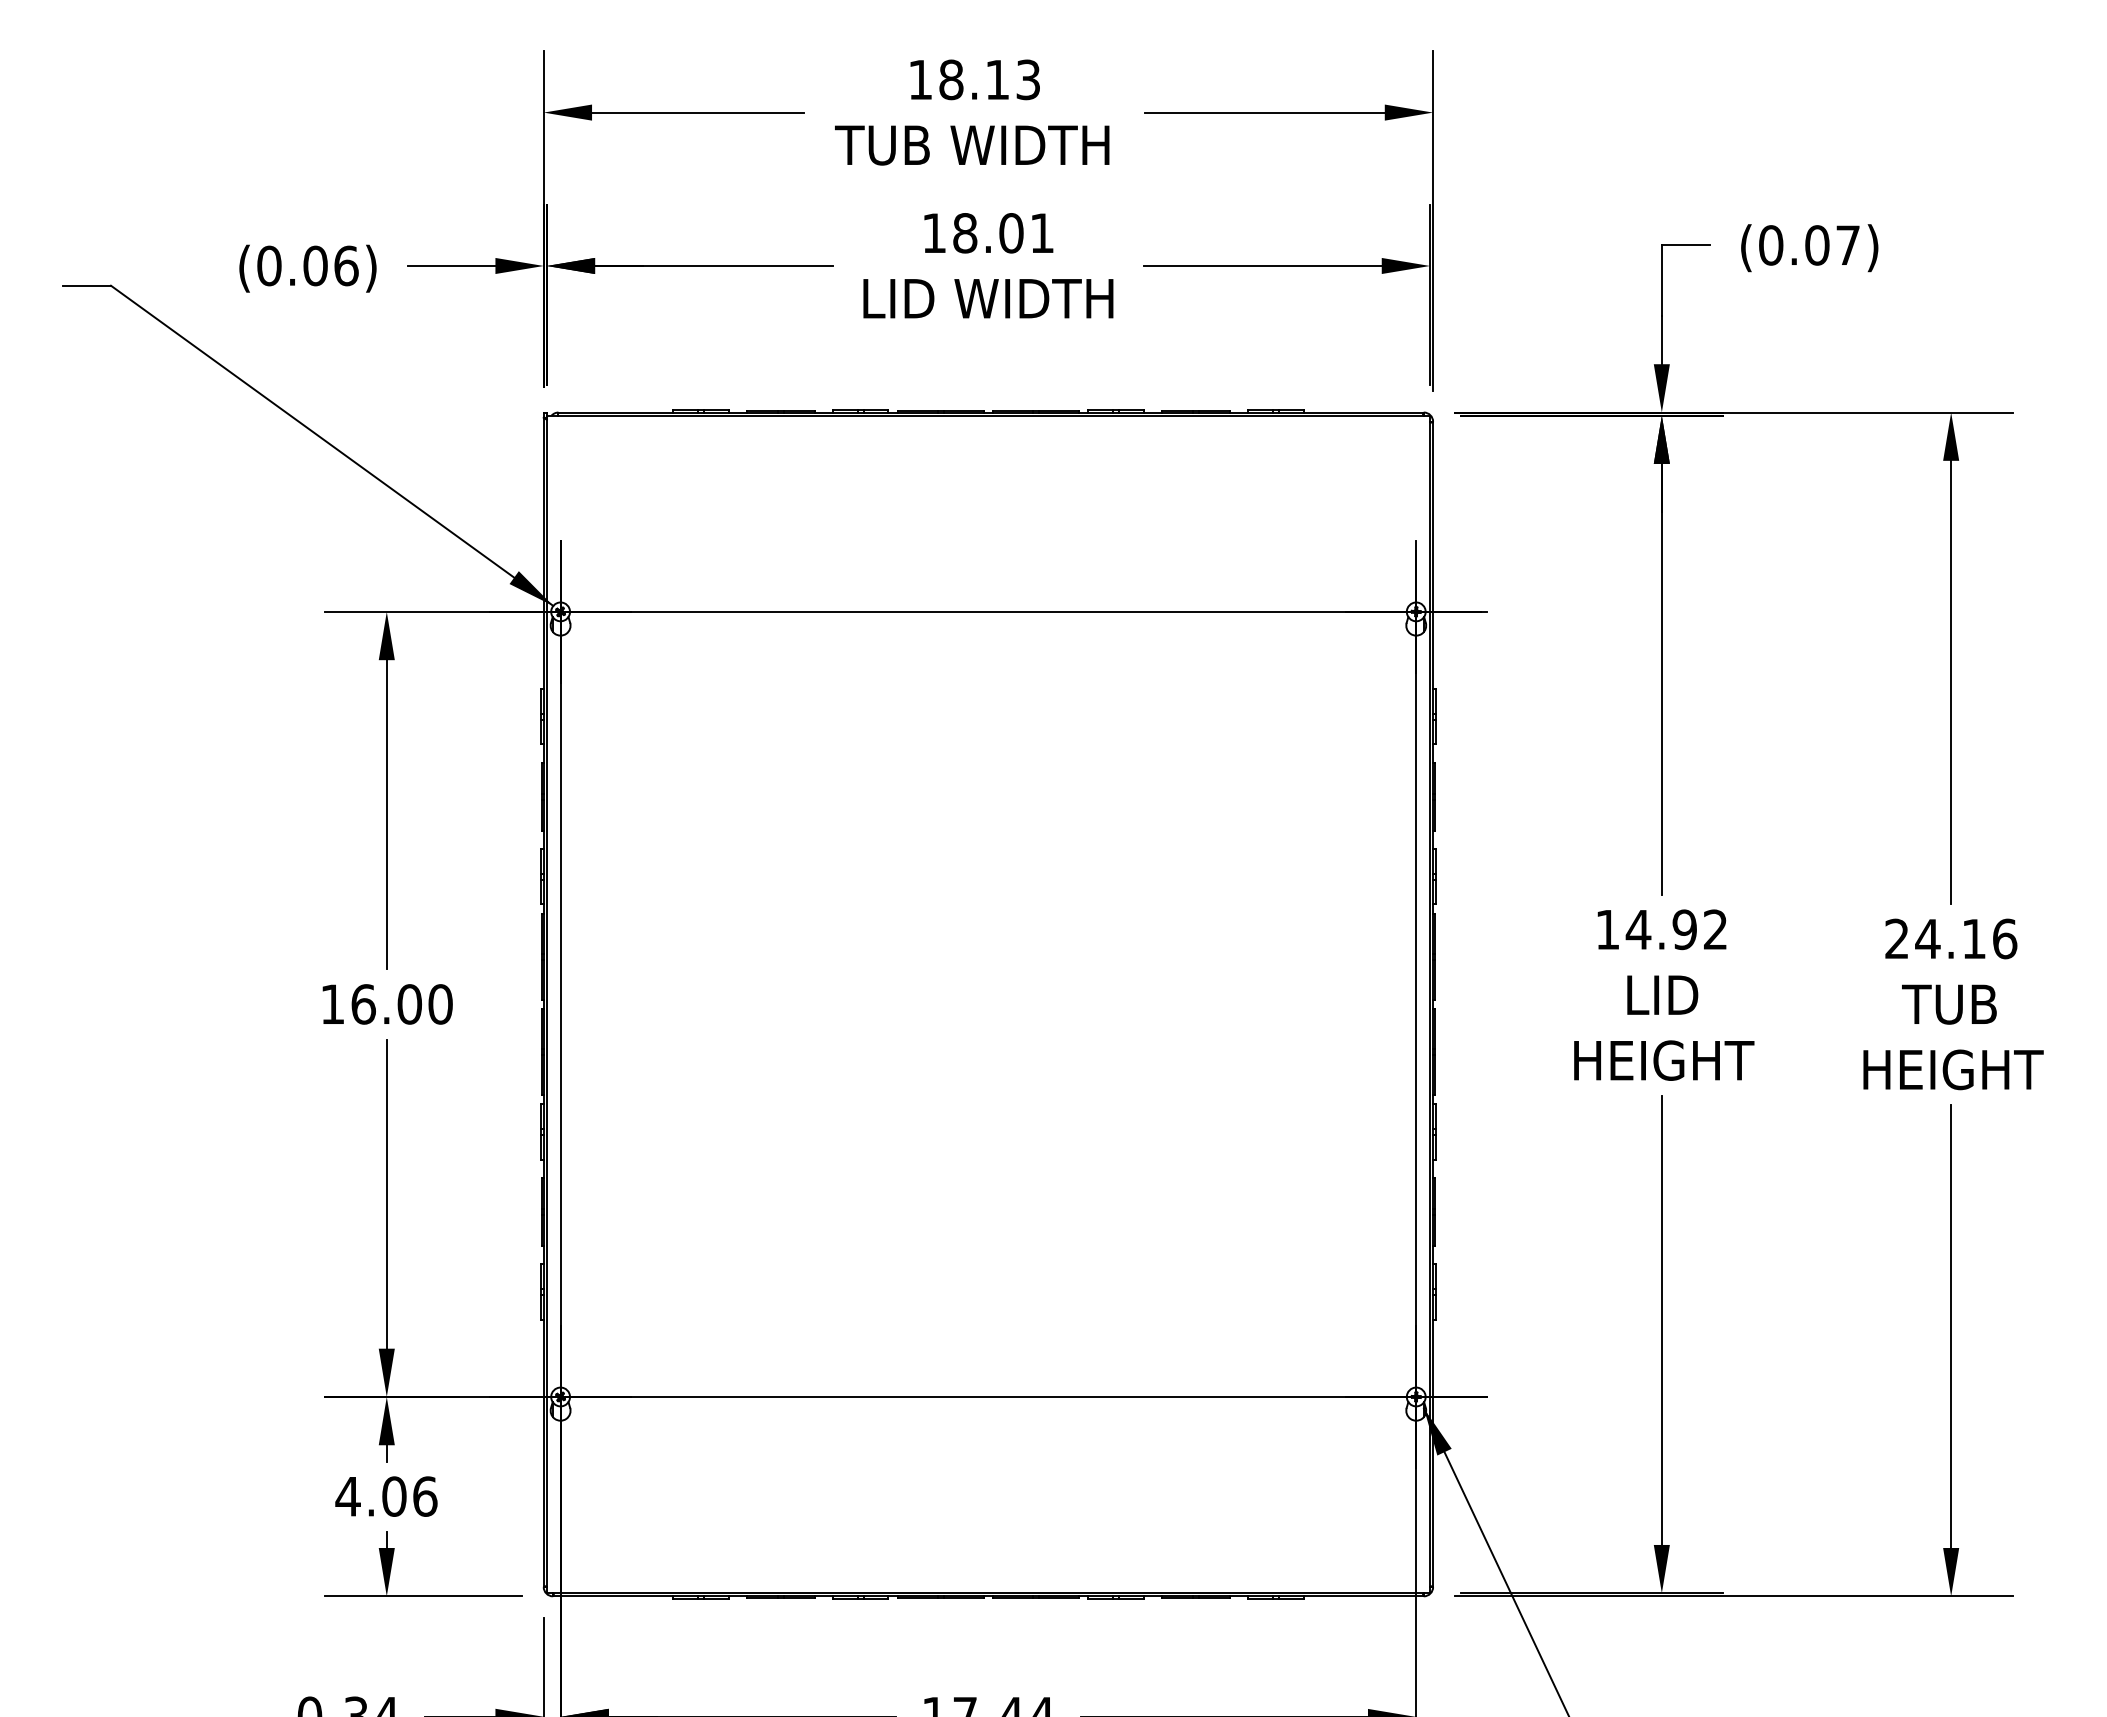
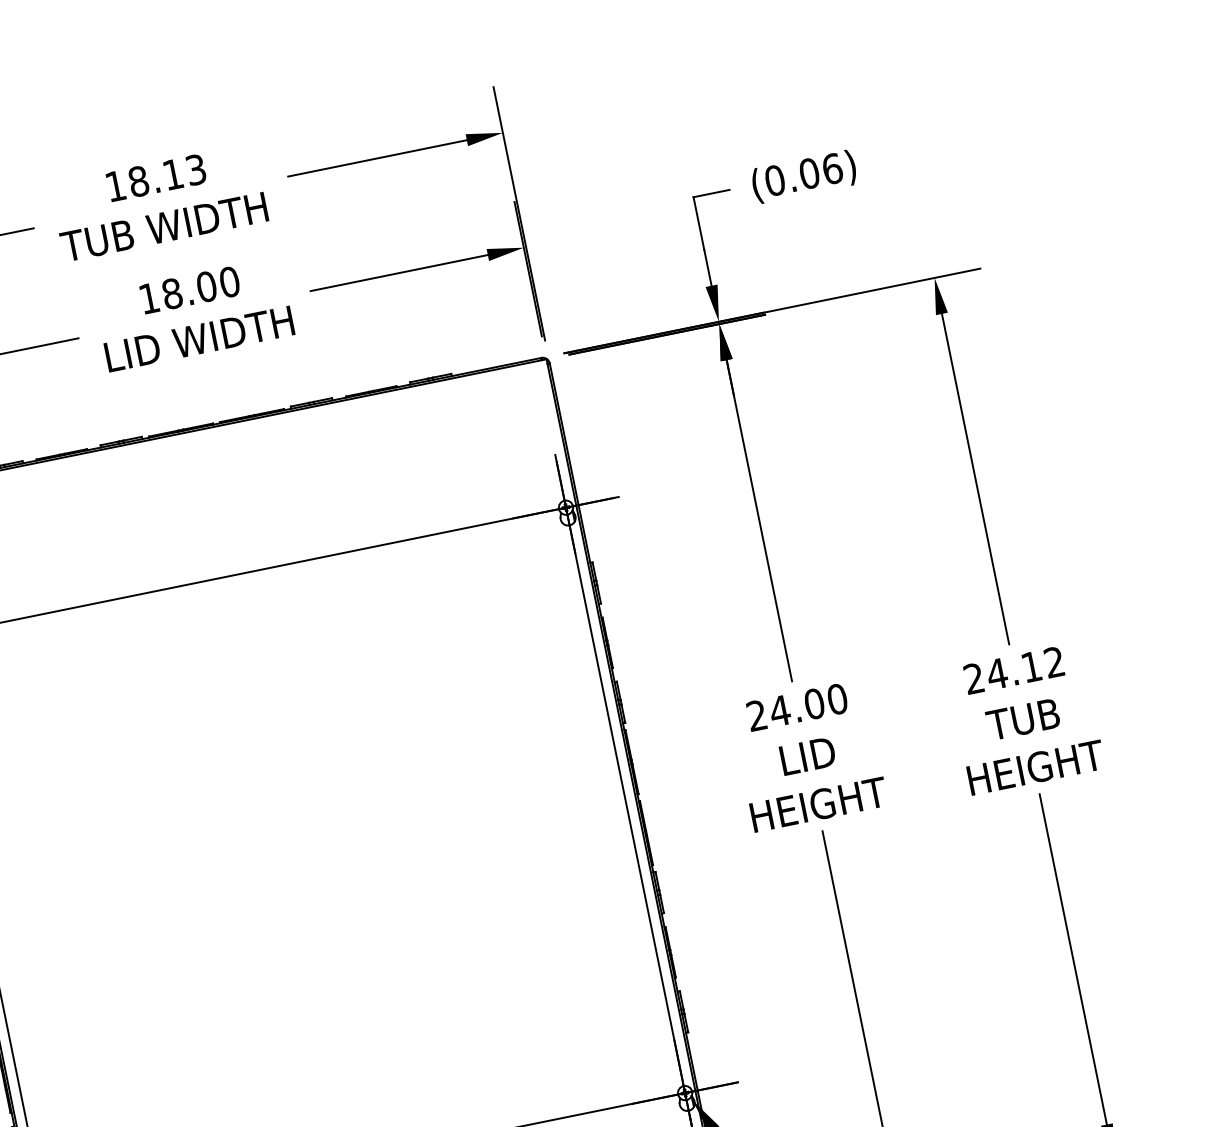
text: (1042, 233) -> (229, 282), 18.01 -> 18.00
text: (1848, 245) -> (832, 168), (0.07) -> (0.06)
text: (1661, 929) -> (797, 707), 14.92 -> 24.00
text: (2005, 938) -> (1054, 661), 24.16 -> 24.12

